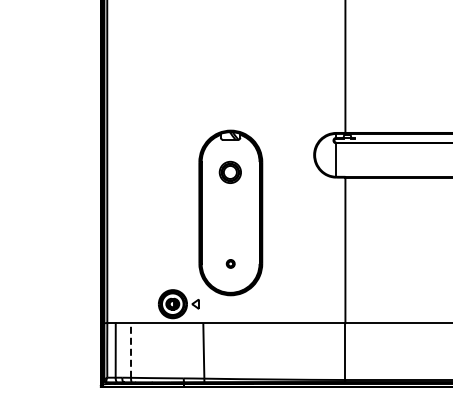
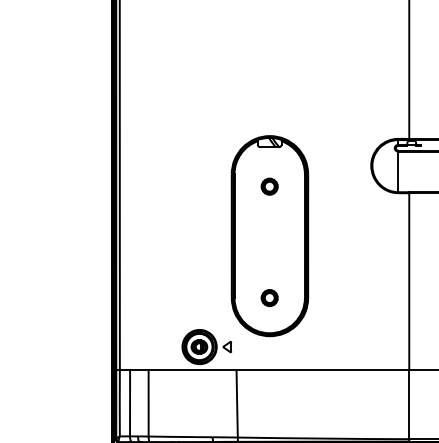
part: (230, 171) -> (269, 185), size x0.62
part: (230, 263) -> (269, 297), size x1.67
line: (131, 349) -> (149, 402), dashed -> solid

